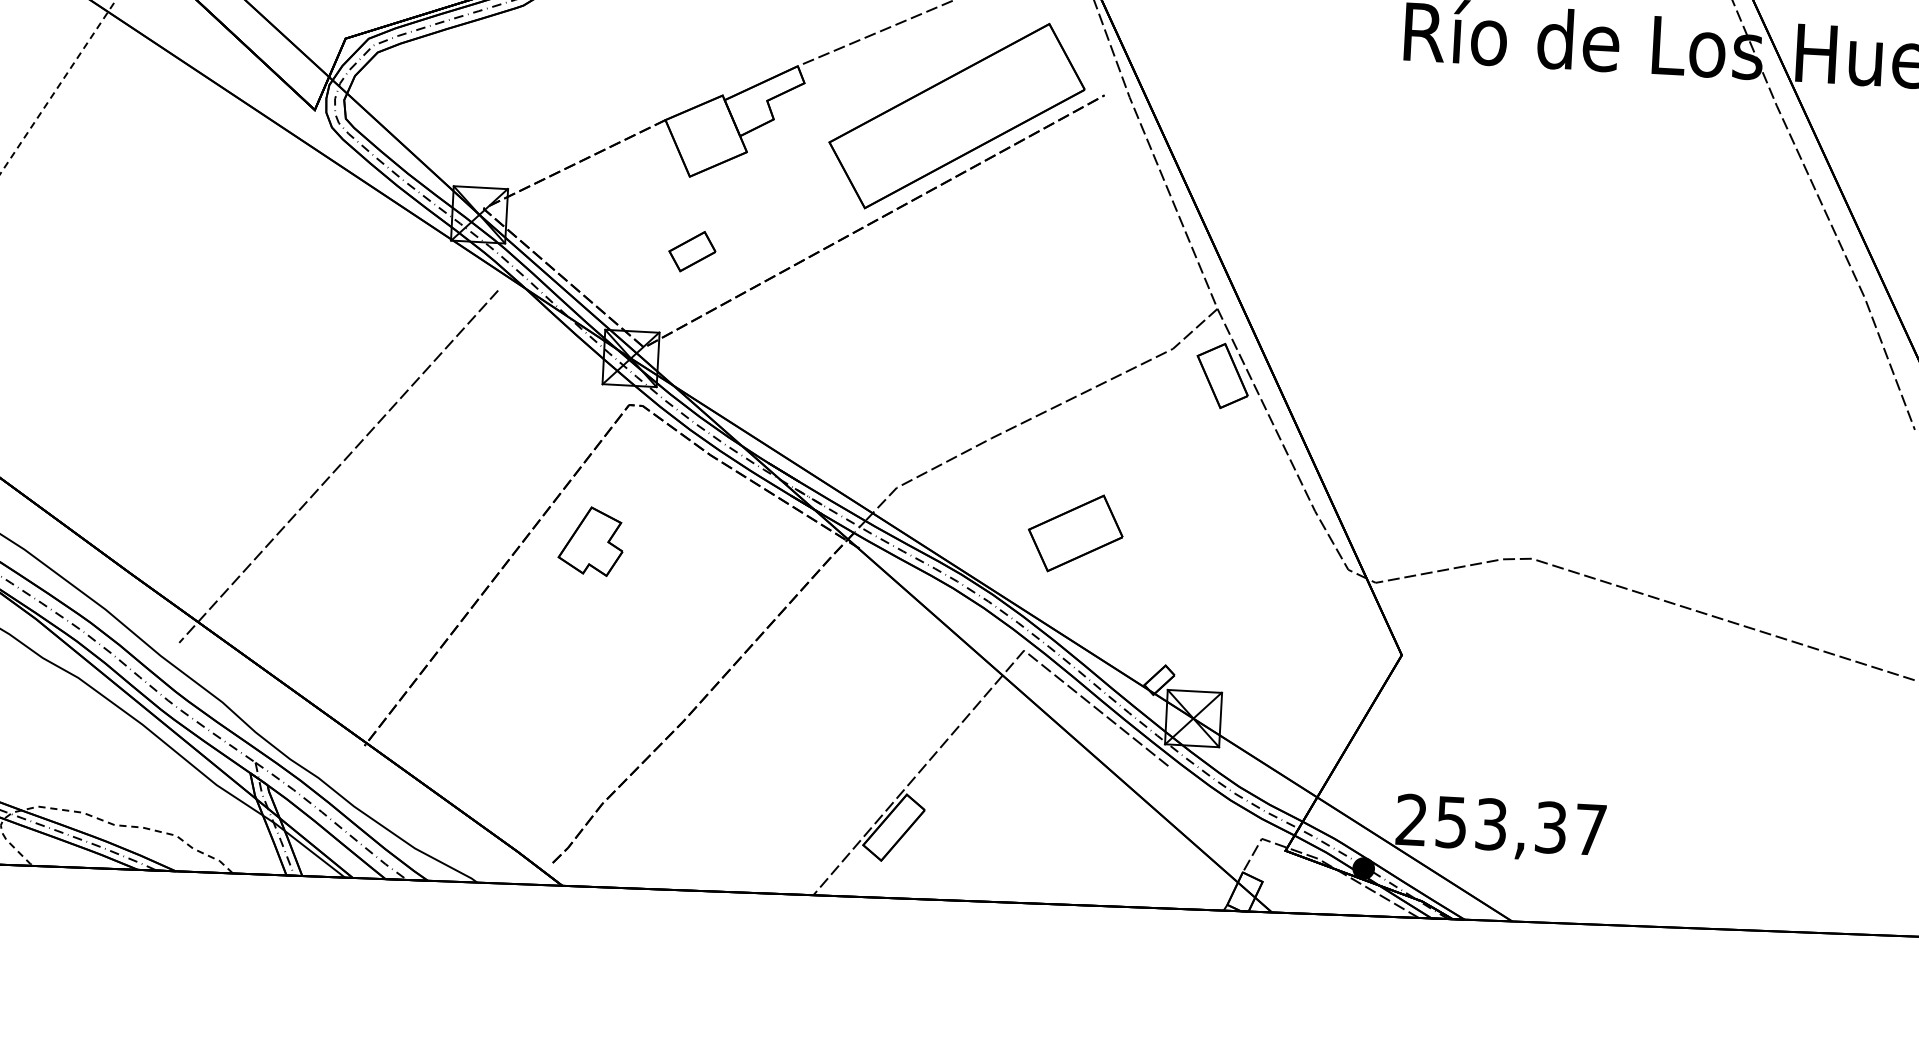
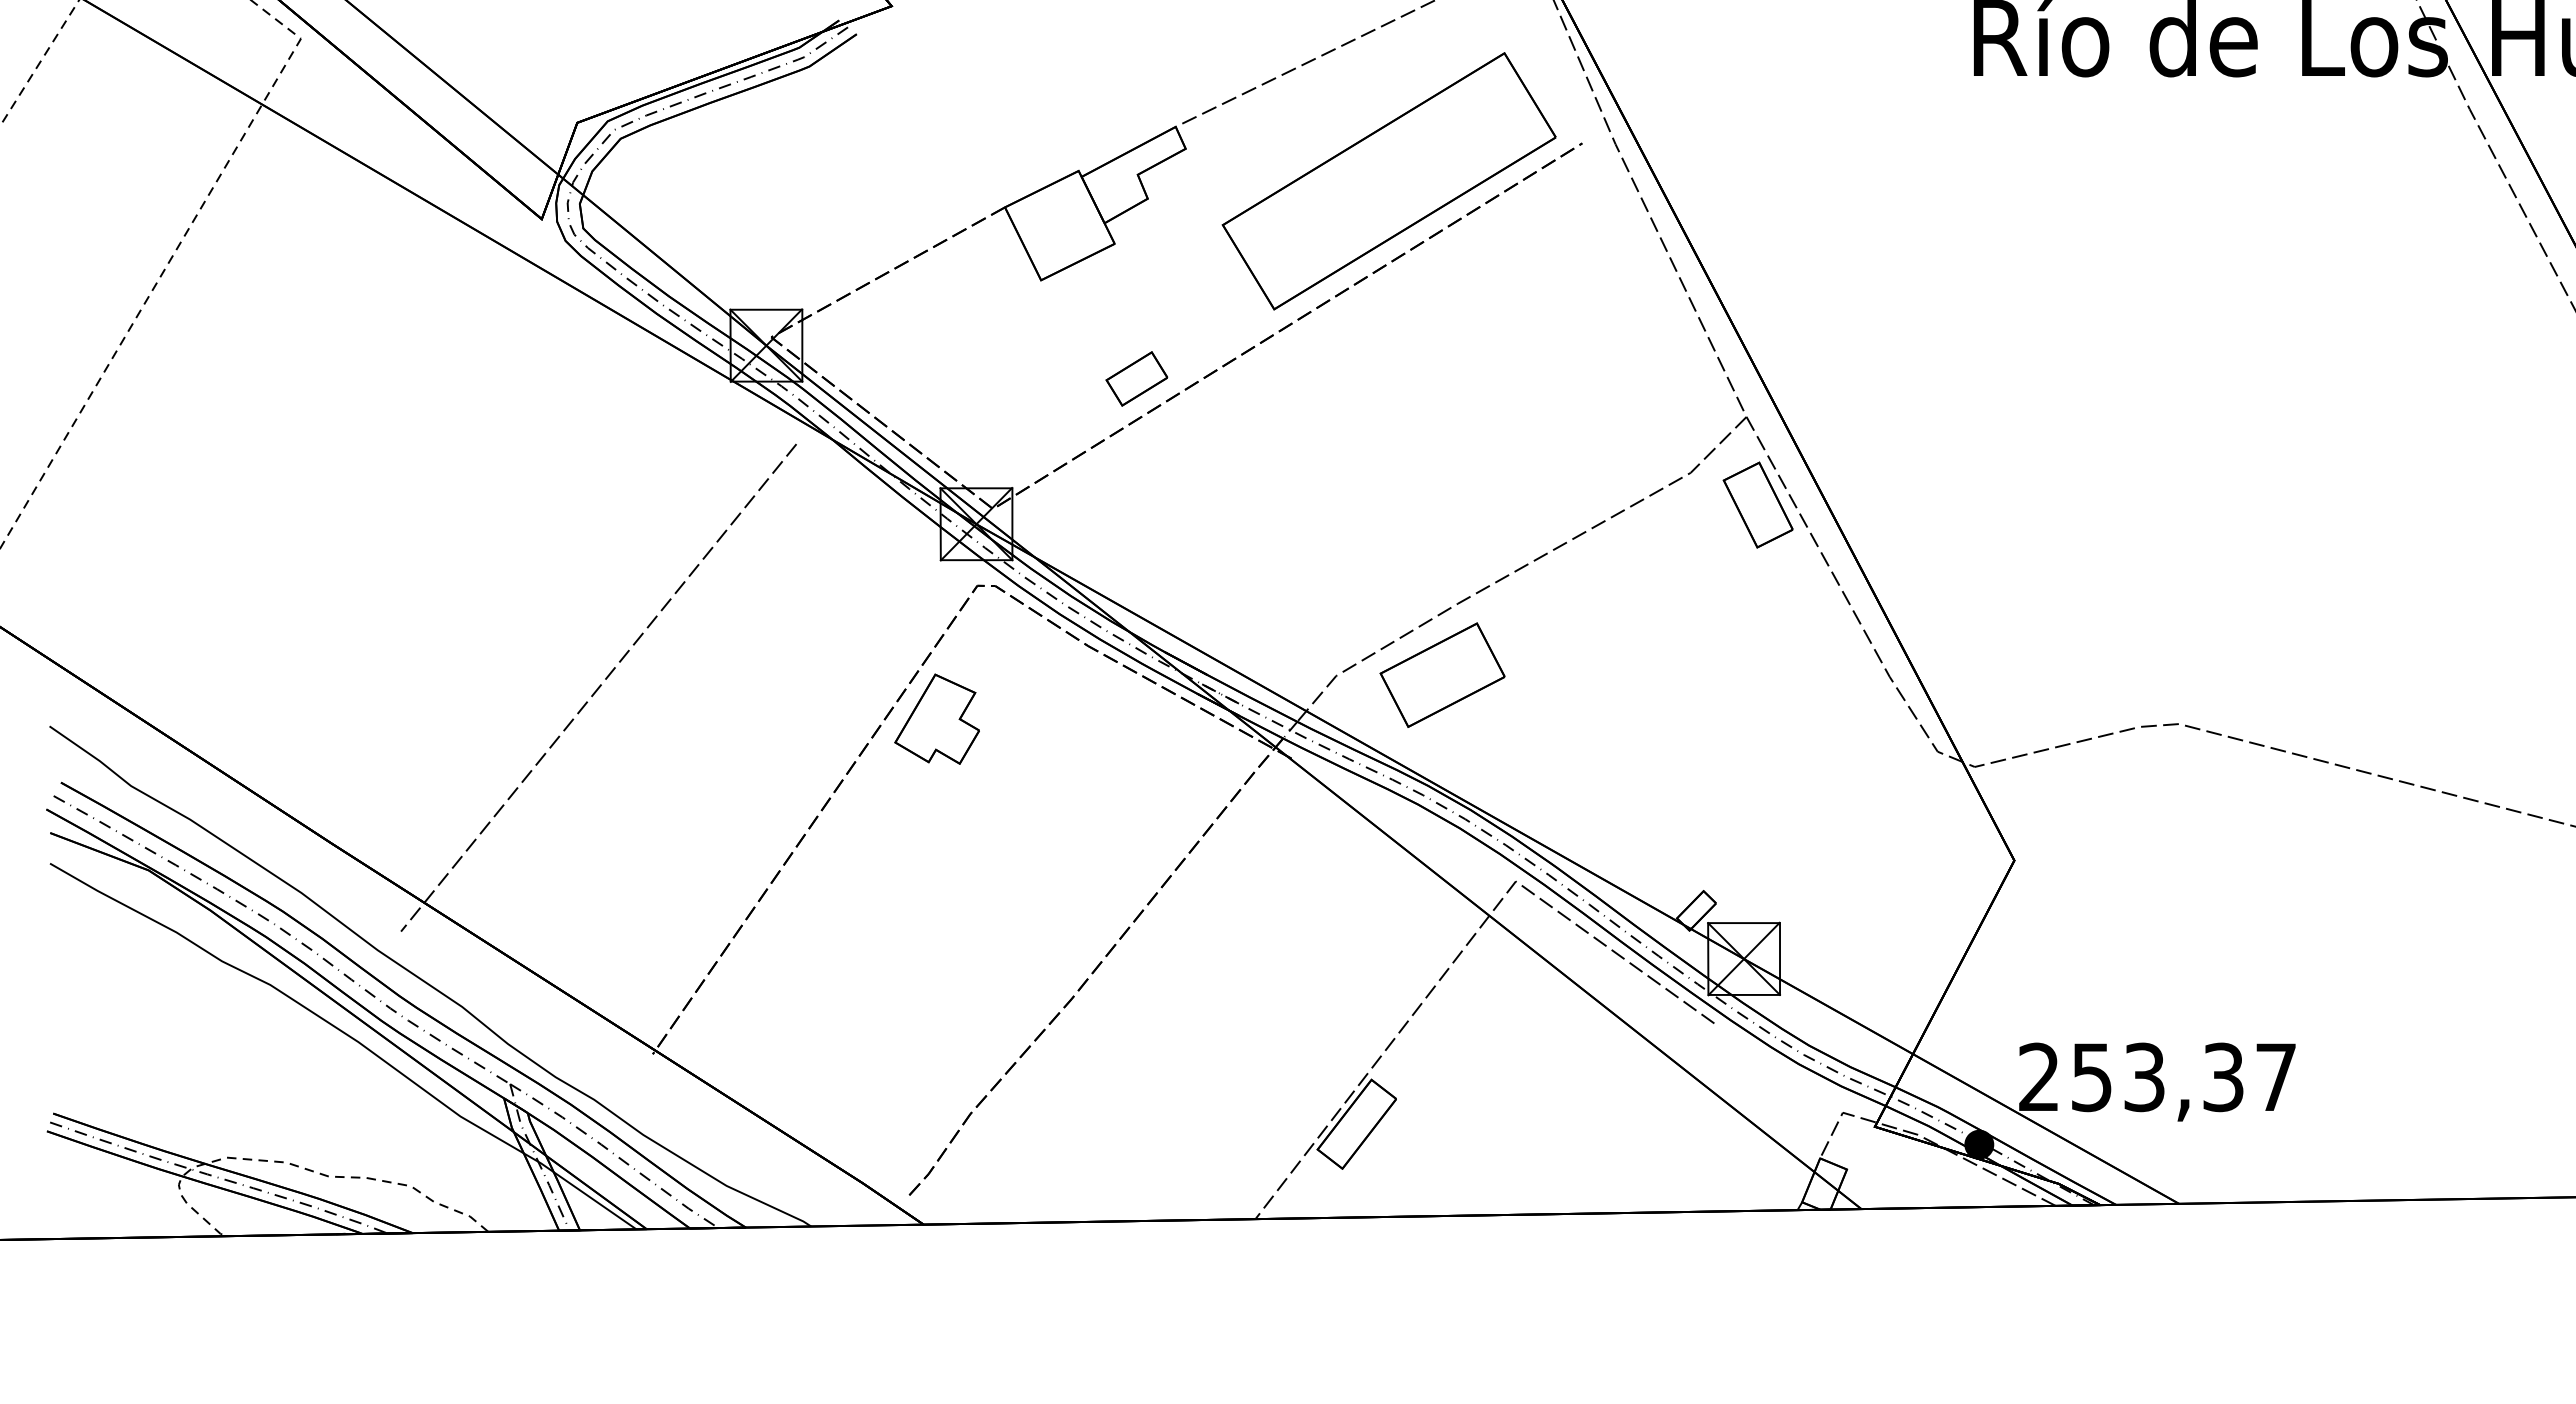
part: (692, 251) -> (1136, 378), moved
part: (1075, 532) -> (1442, 674), moved
part: (590, 540) -> (936, 718), moved

